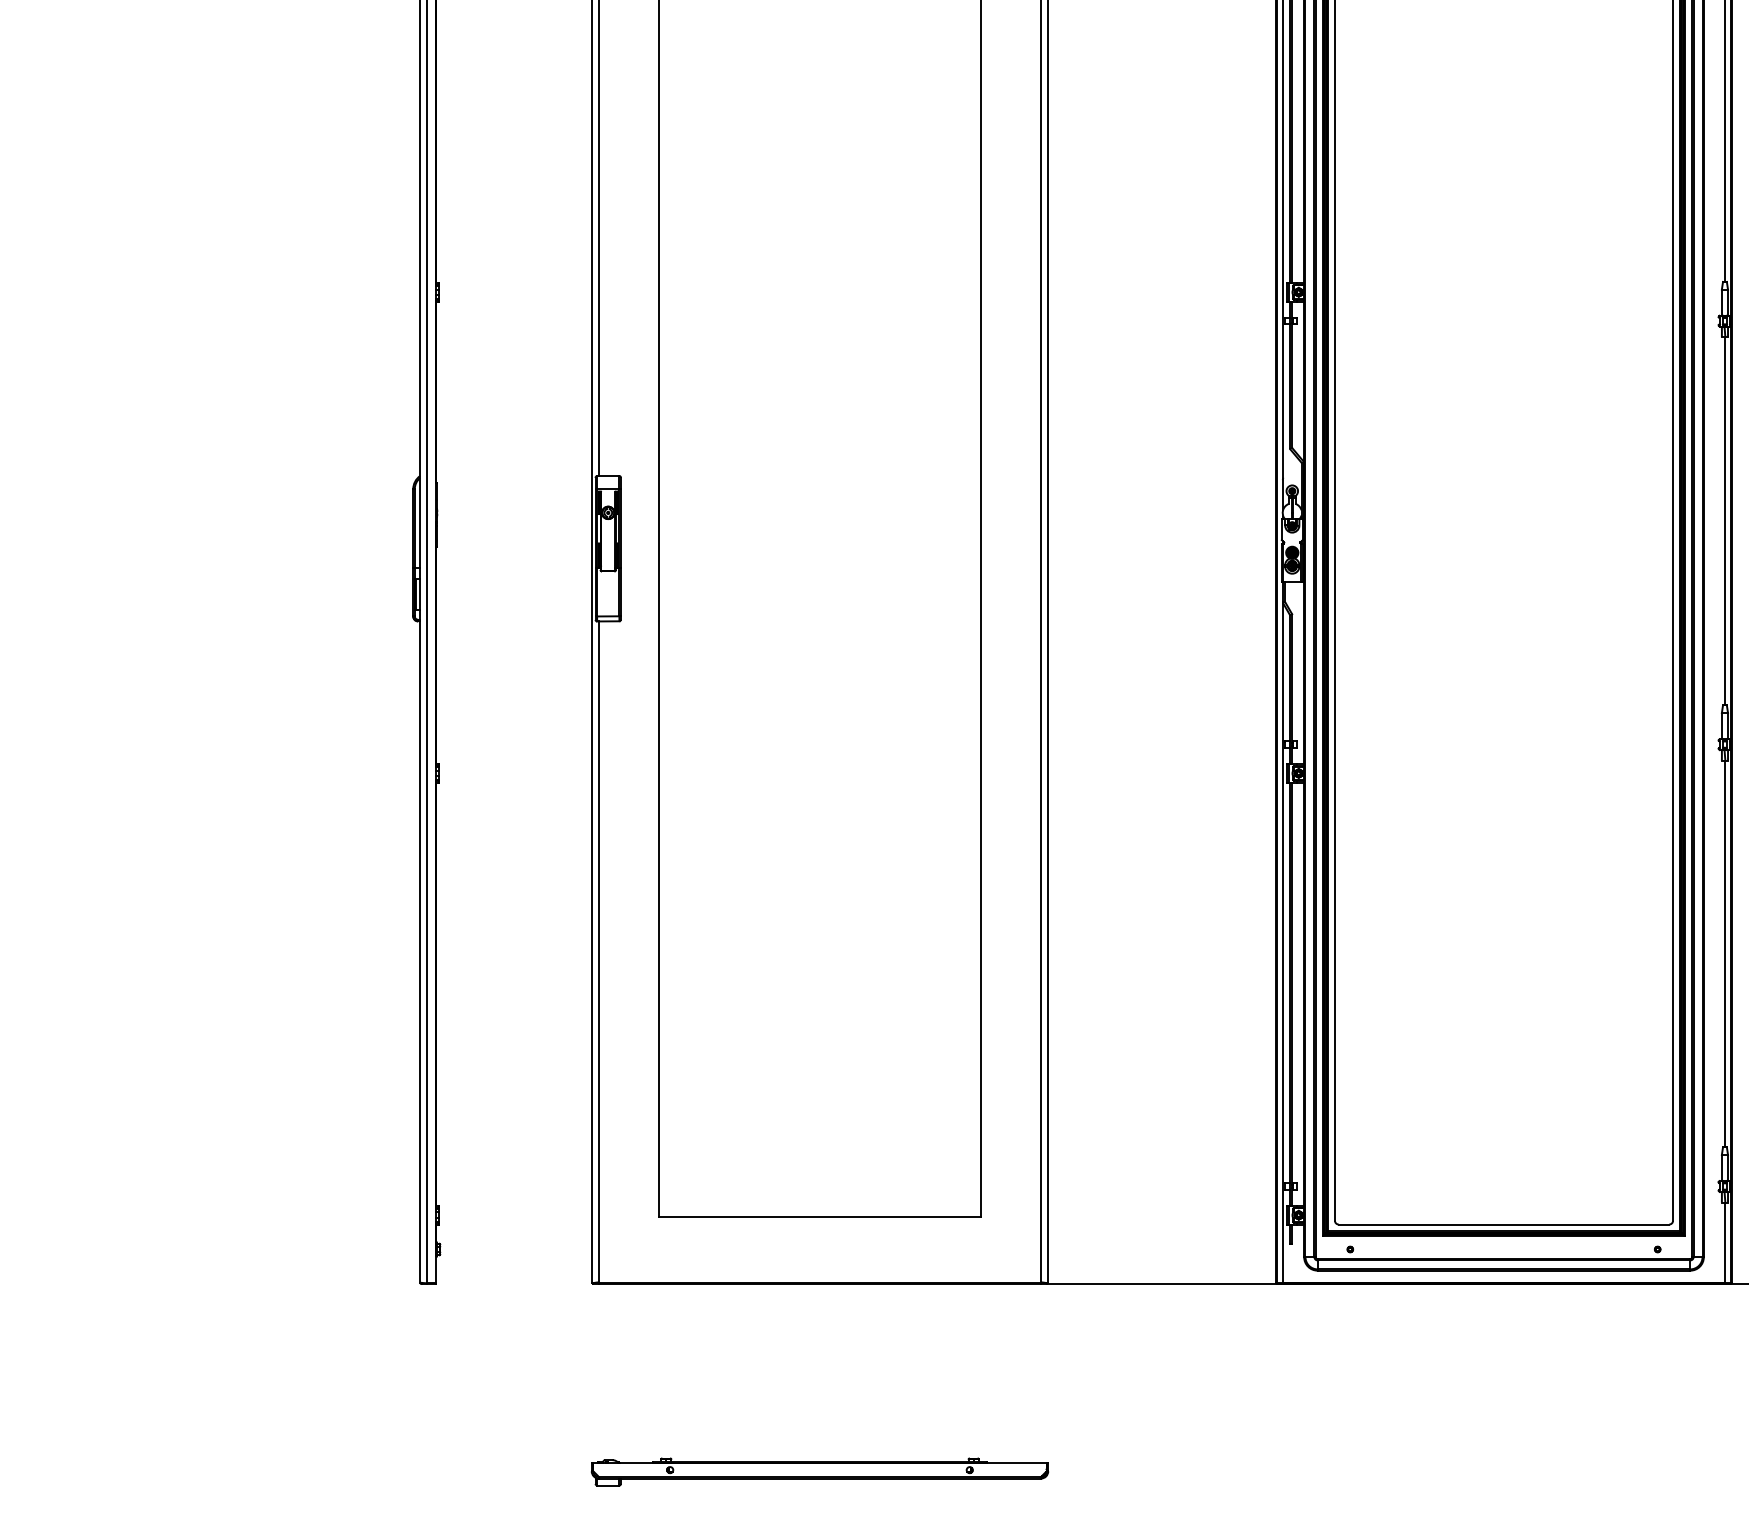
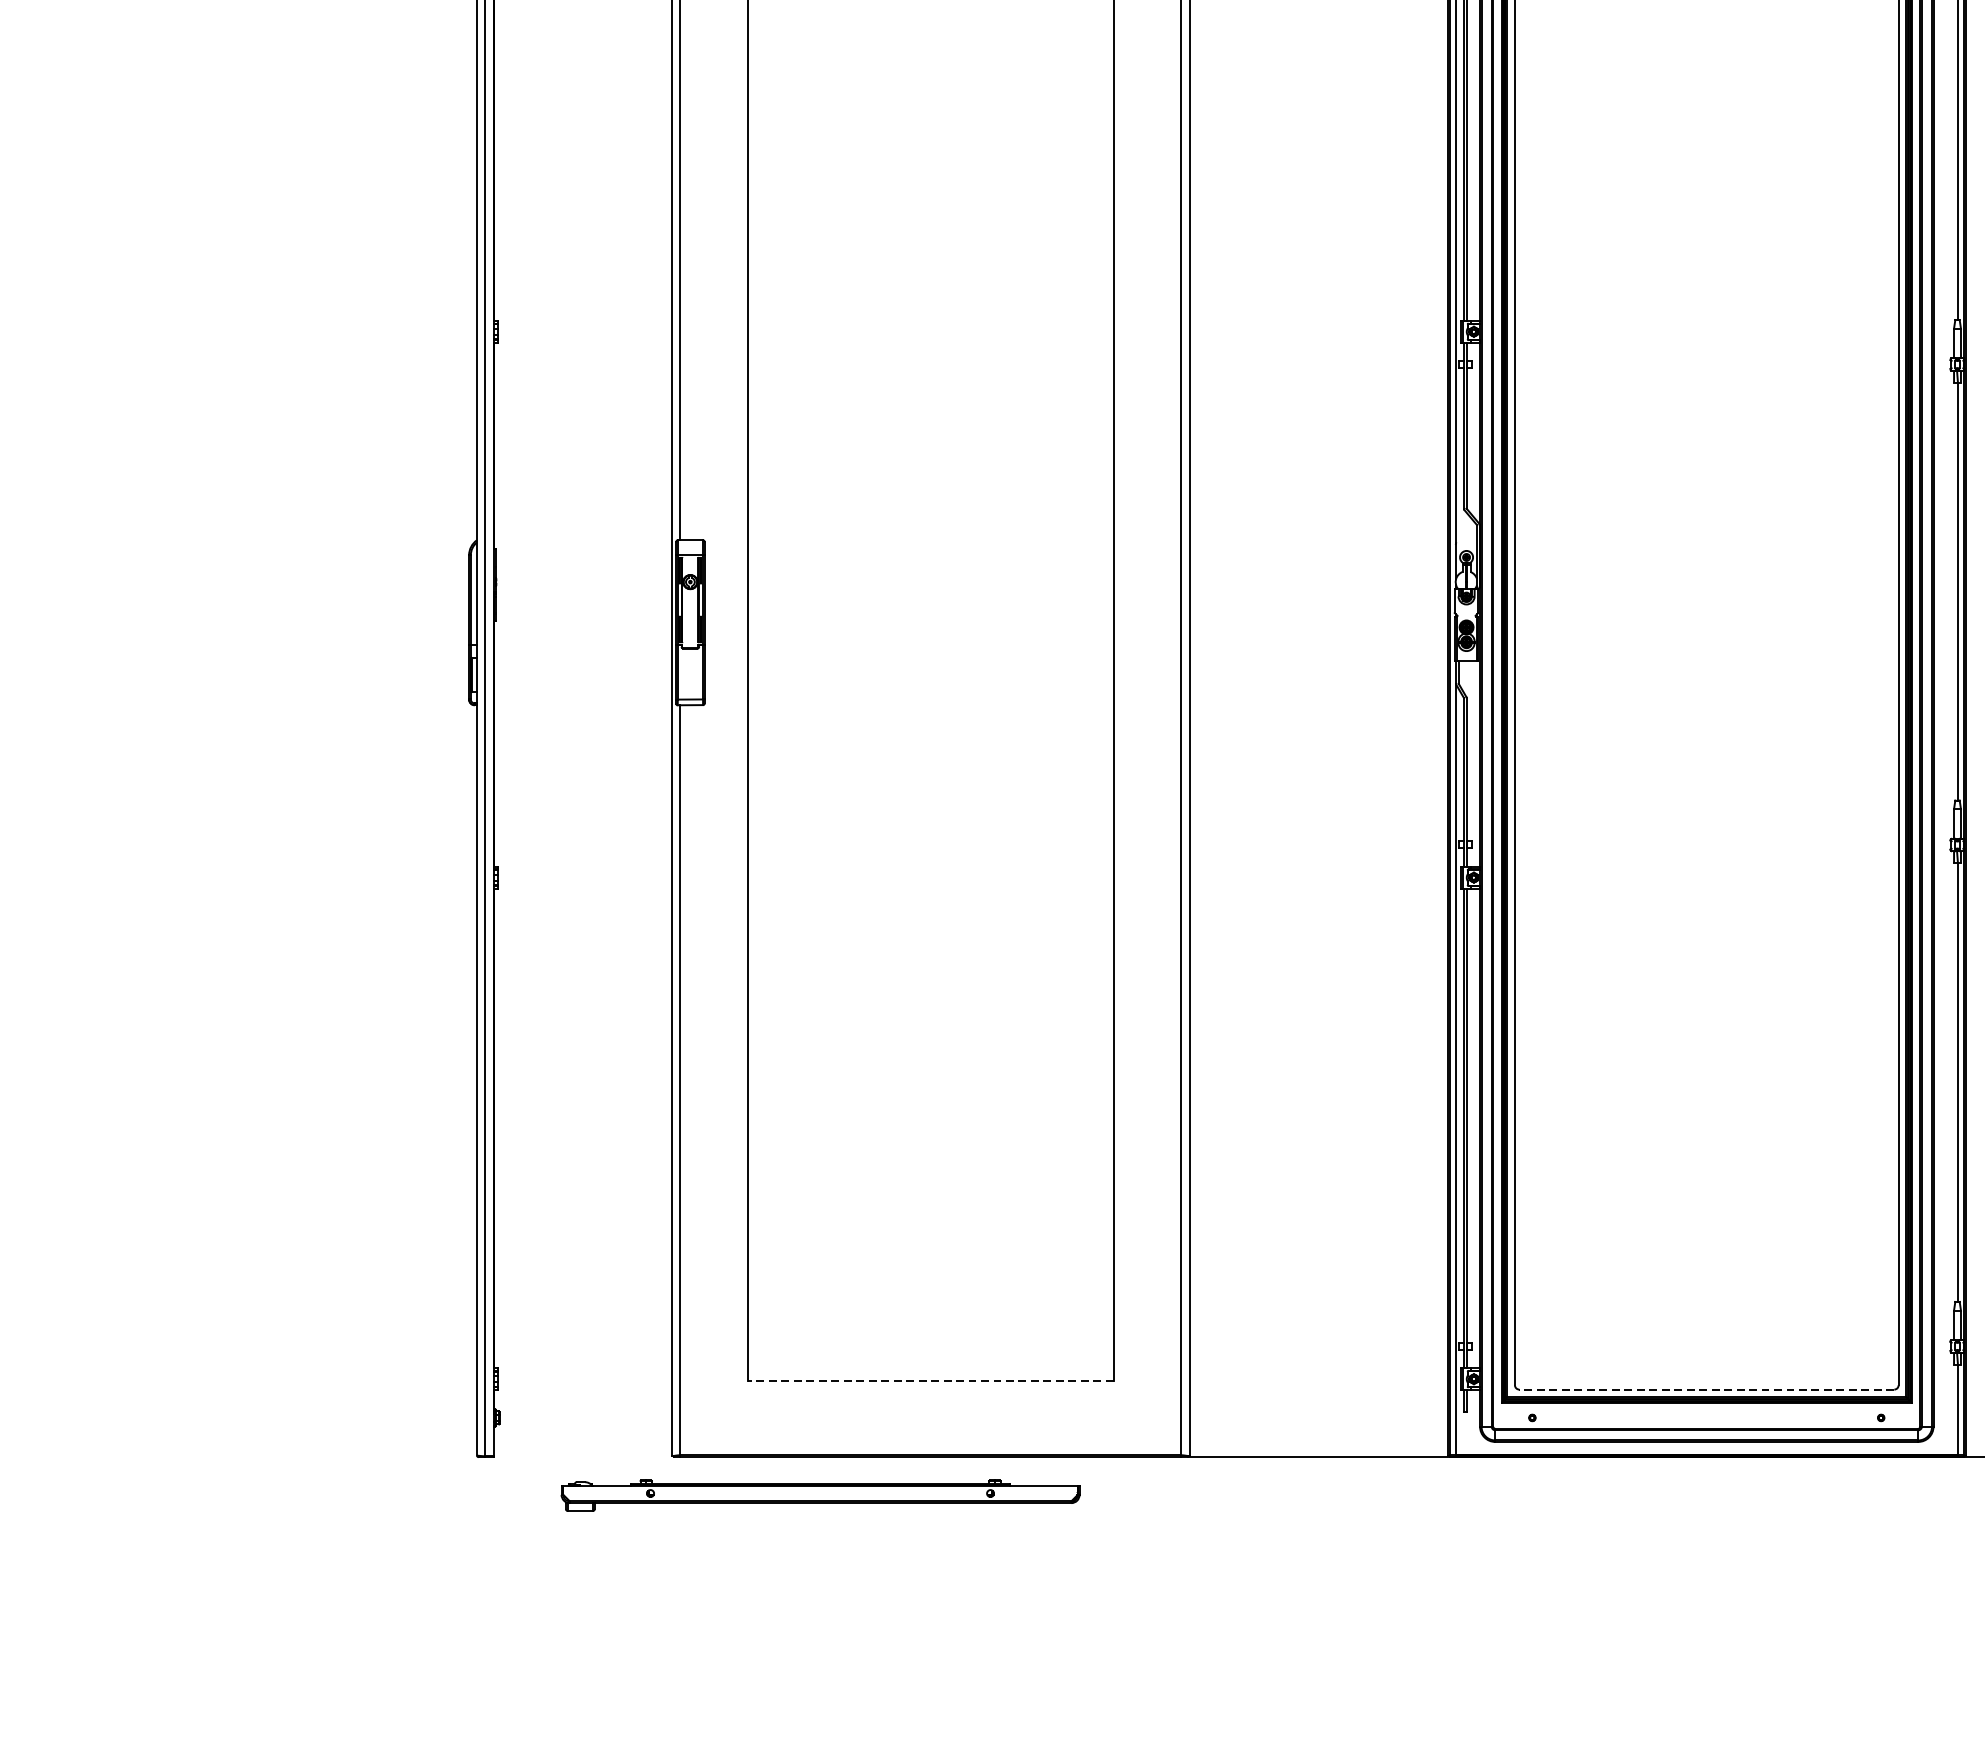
line: (819, 1217) -> (930, 1381), solid -> dashed
line: (1503, 1224) -> (1706, 1389), solid -> dashed
part: (819, 1471) -> (820, 1495), moved

